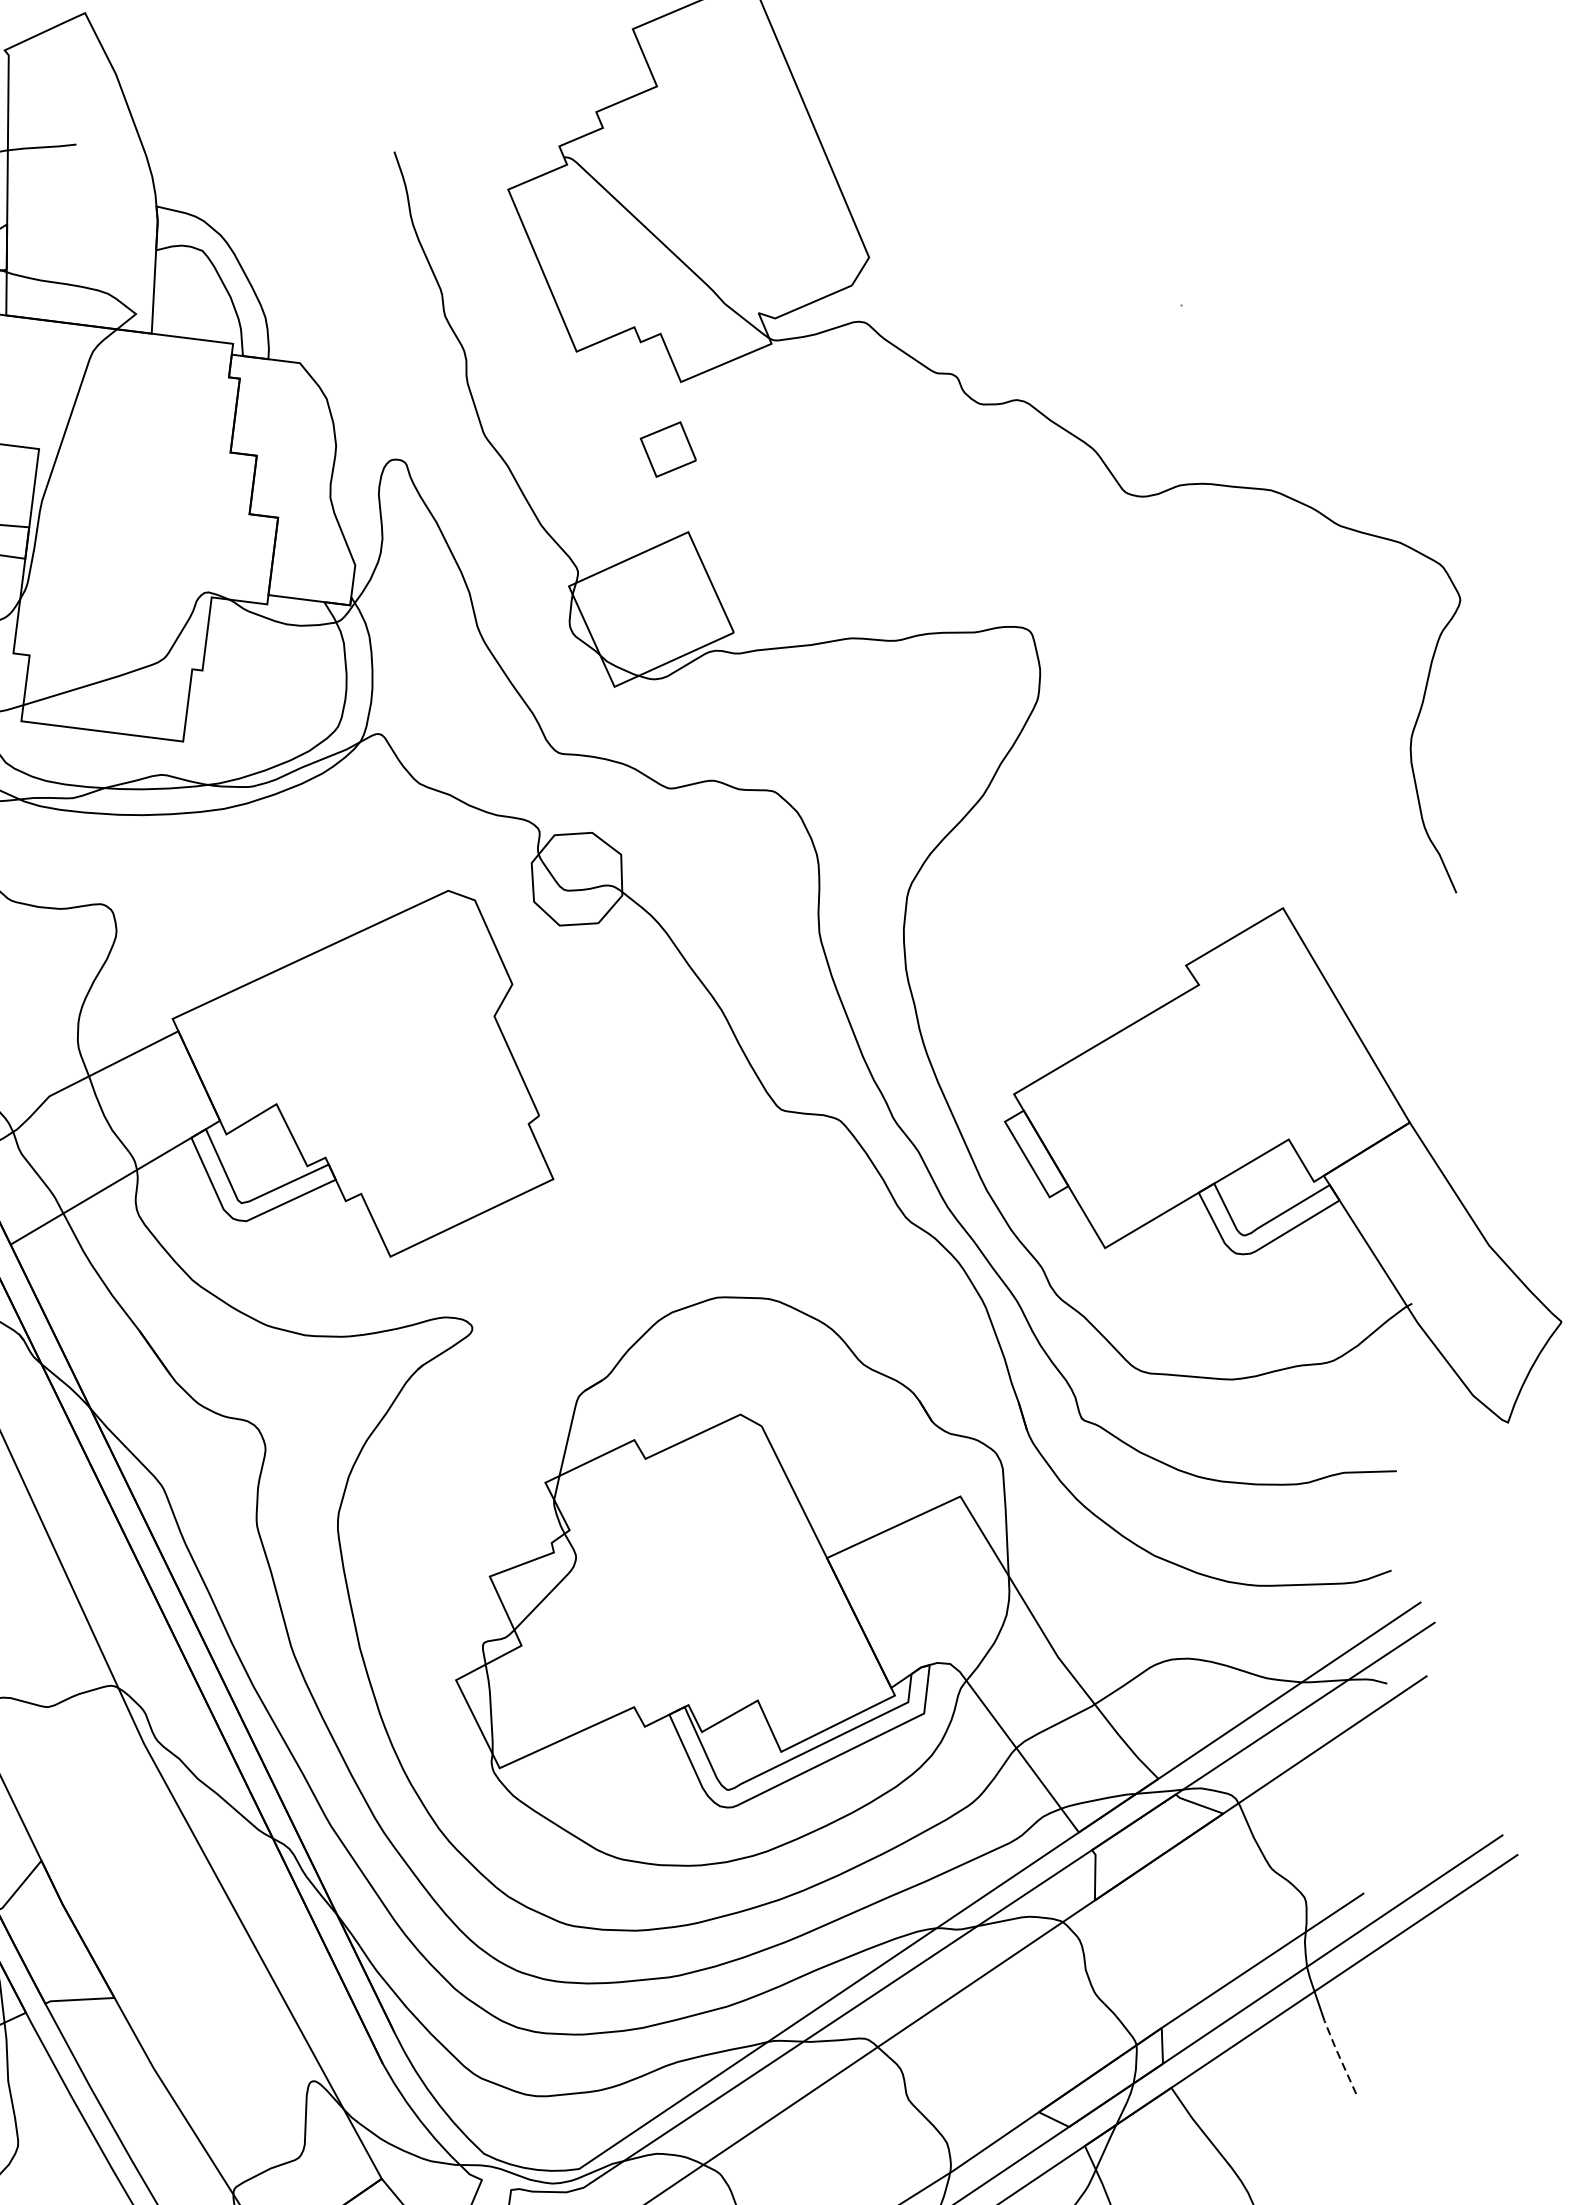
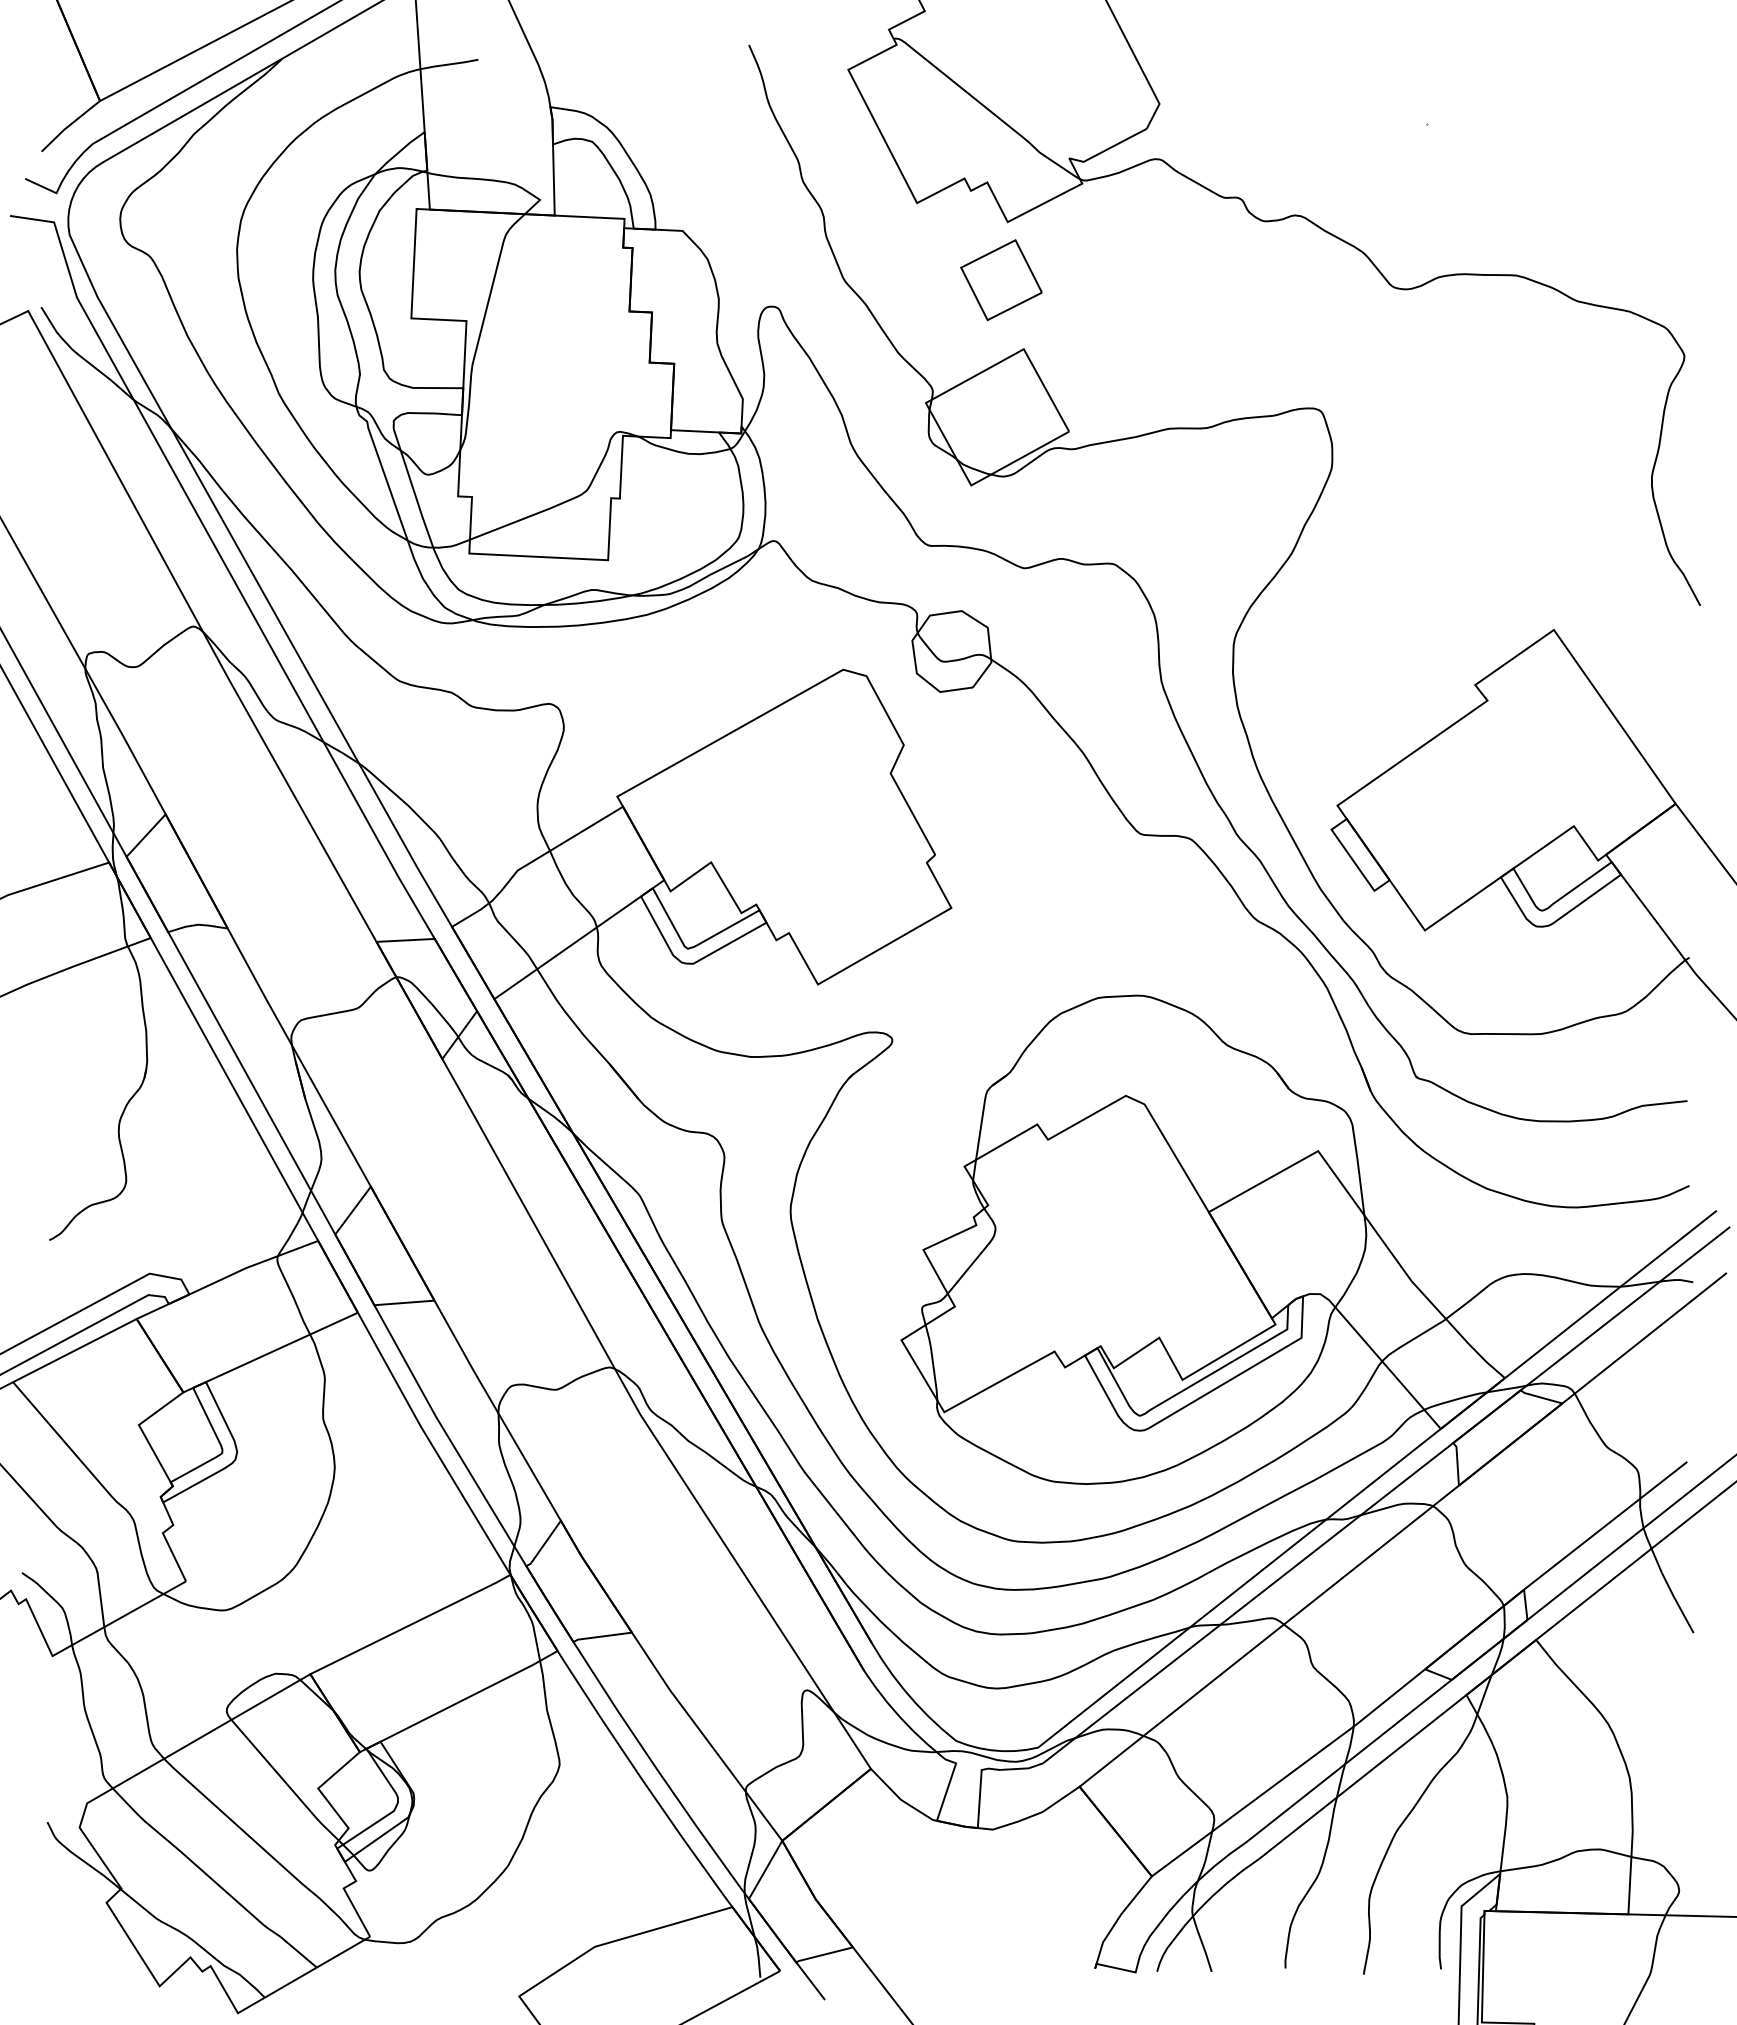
part: (668, 449) -> (1001, 280), size x1.67
line: (1338, 2056) -> (1676, 1602), dashed -> solid

